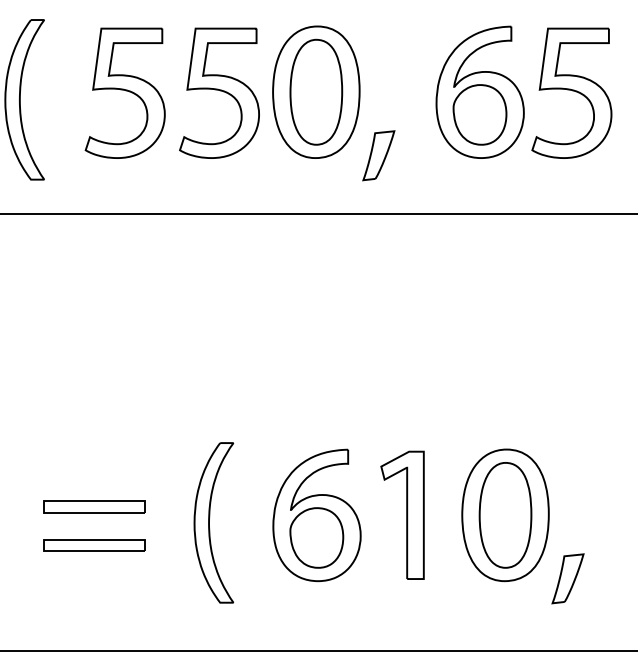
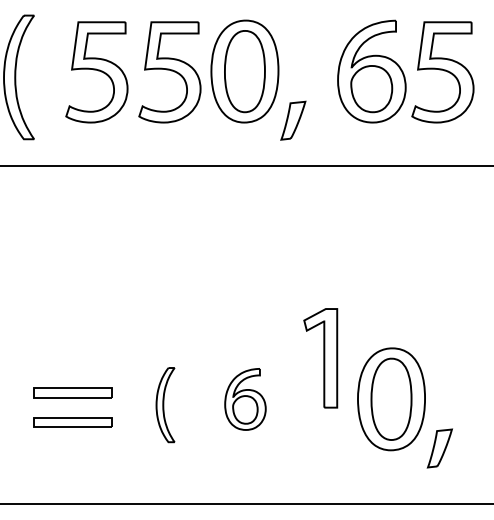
part: (317, 515) -> (245, 399), size x0.6
part: (402, 515) -> (320, 358), moved
part: (213, 522) -> (165, 404), size x0.6

